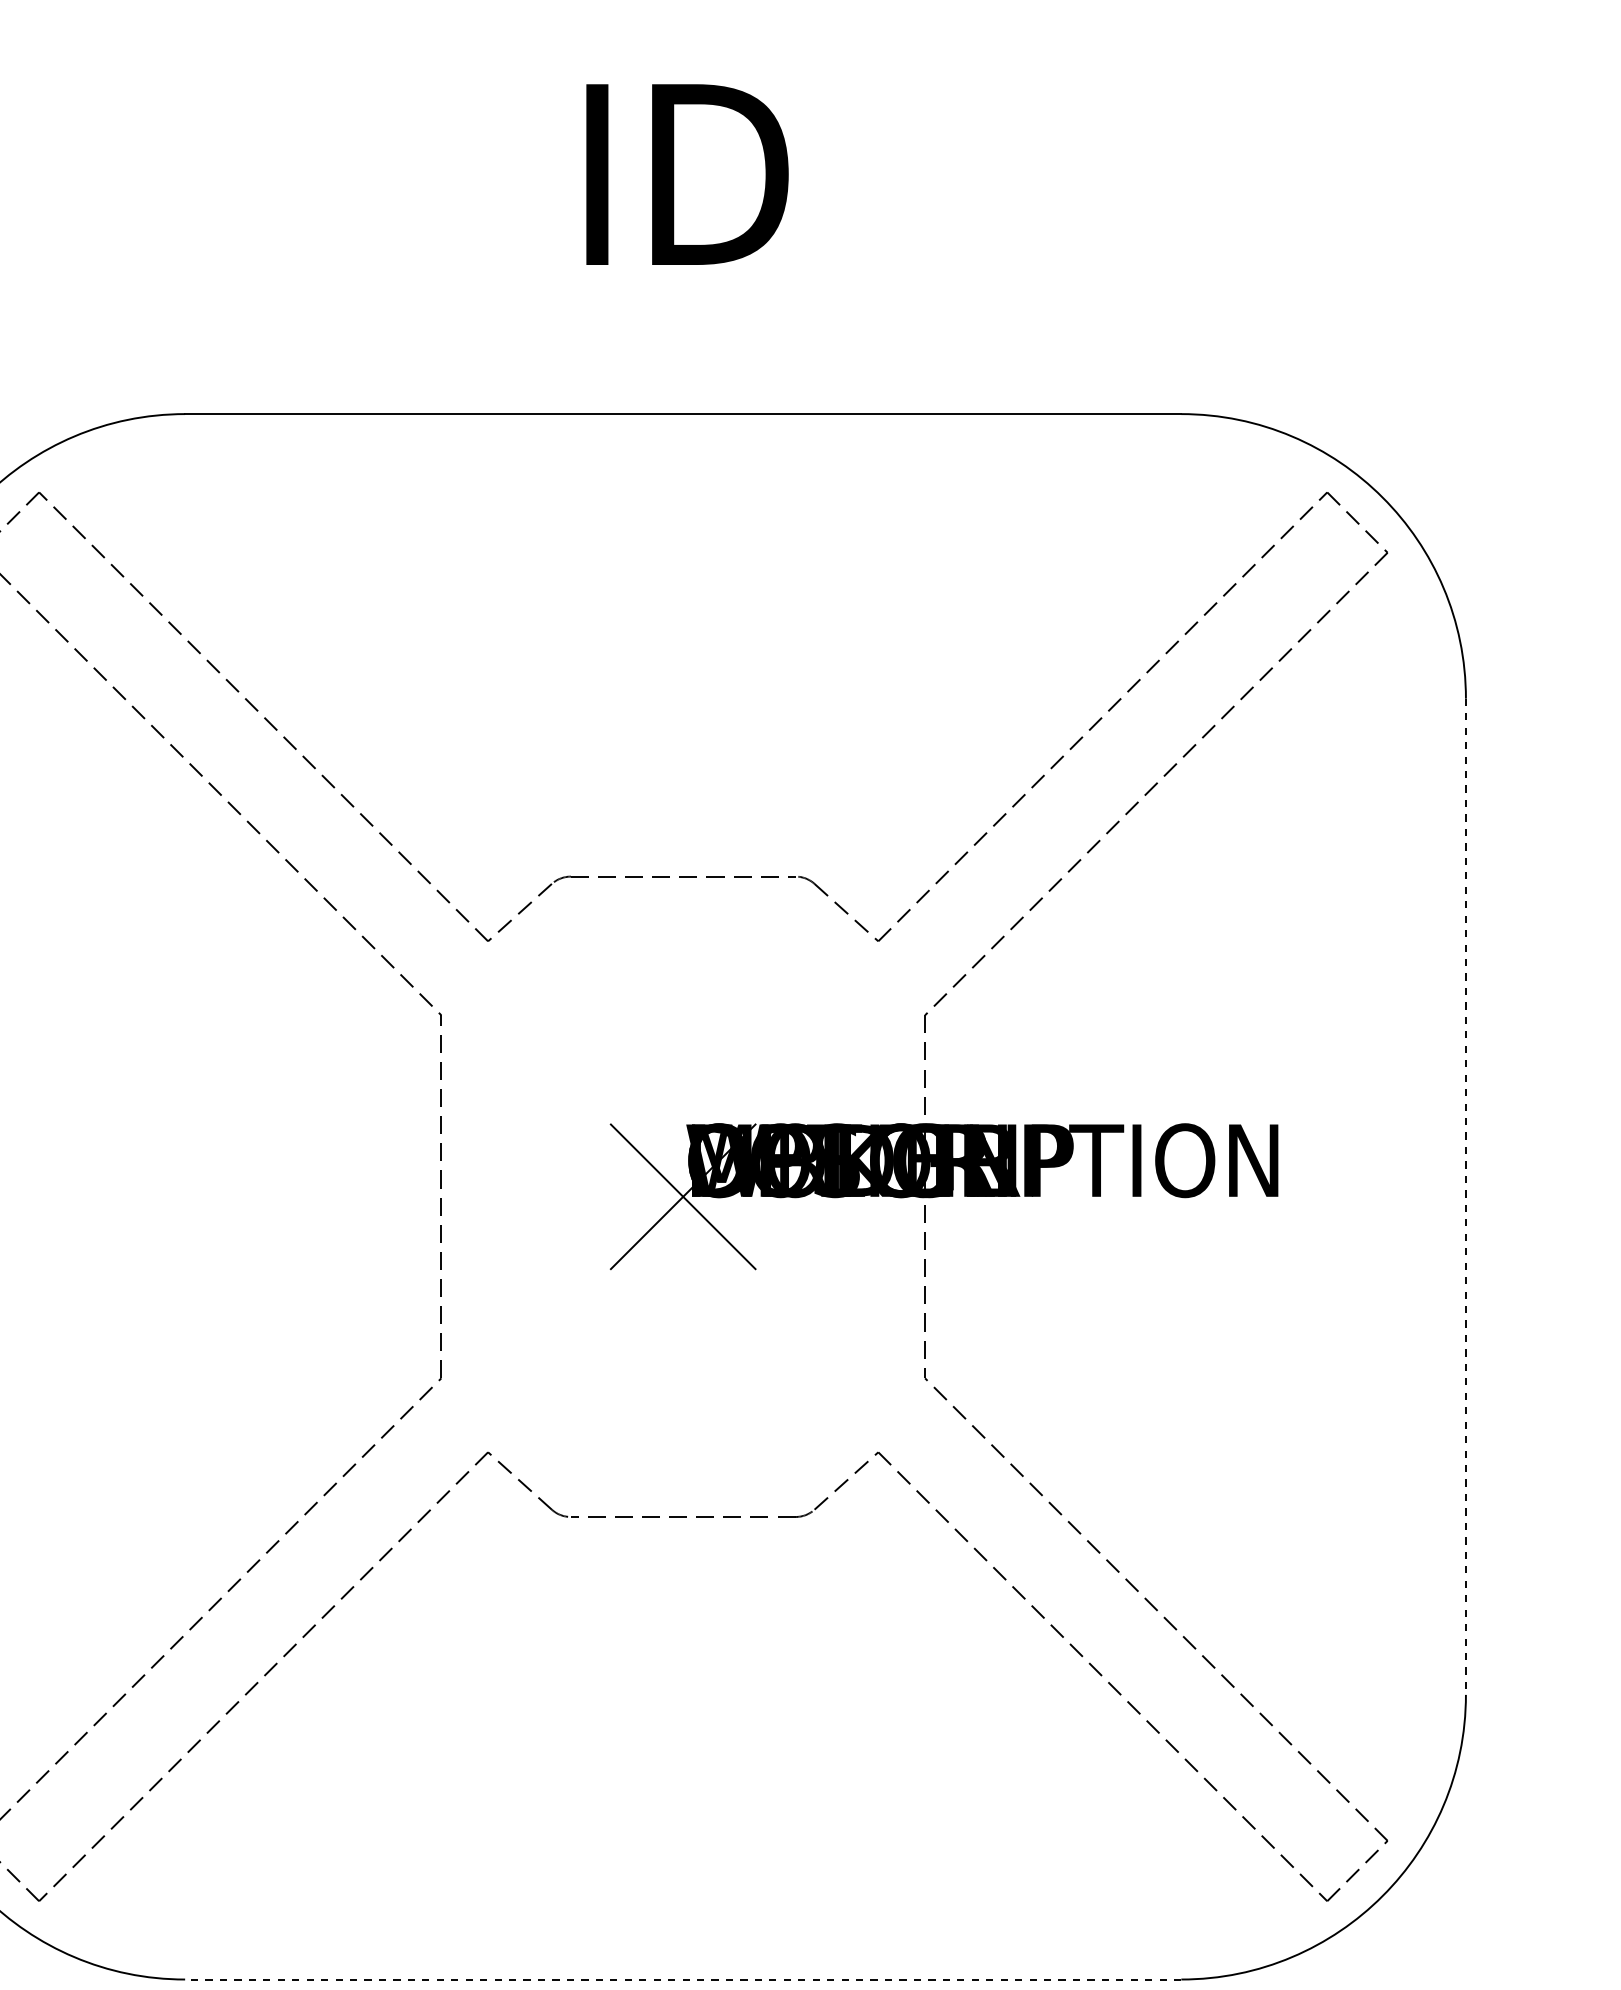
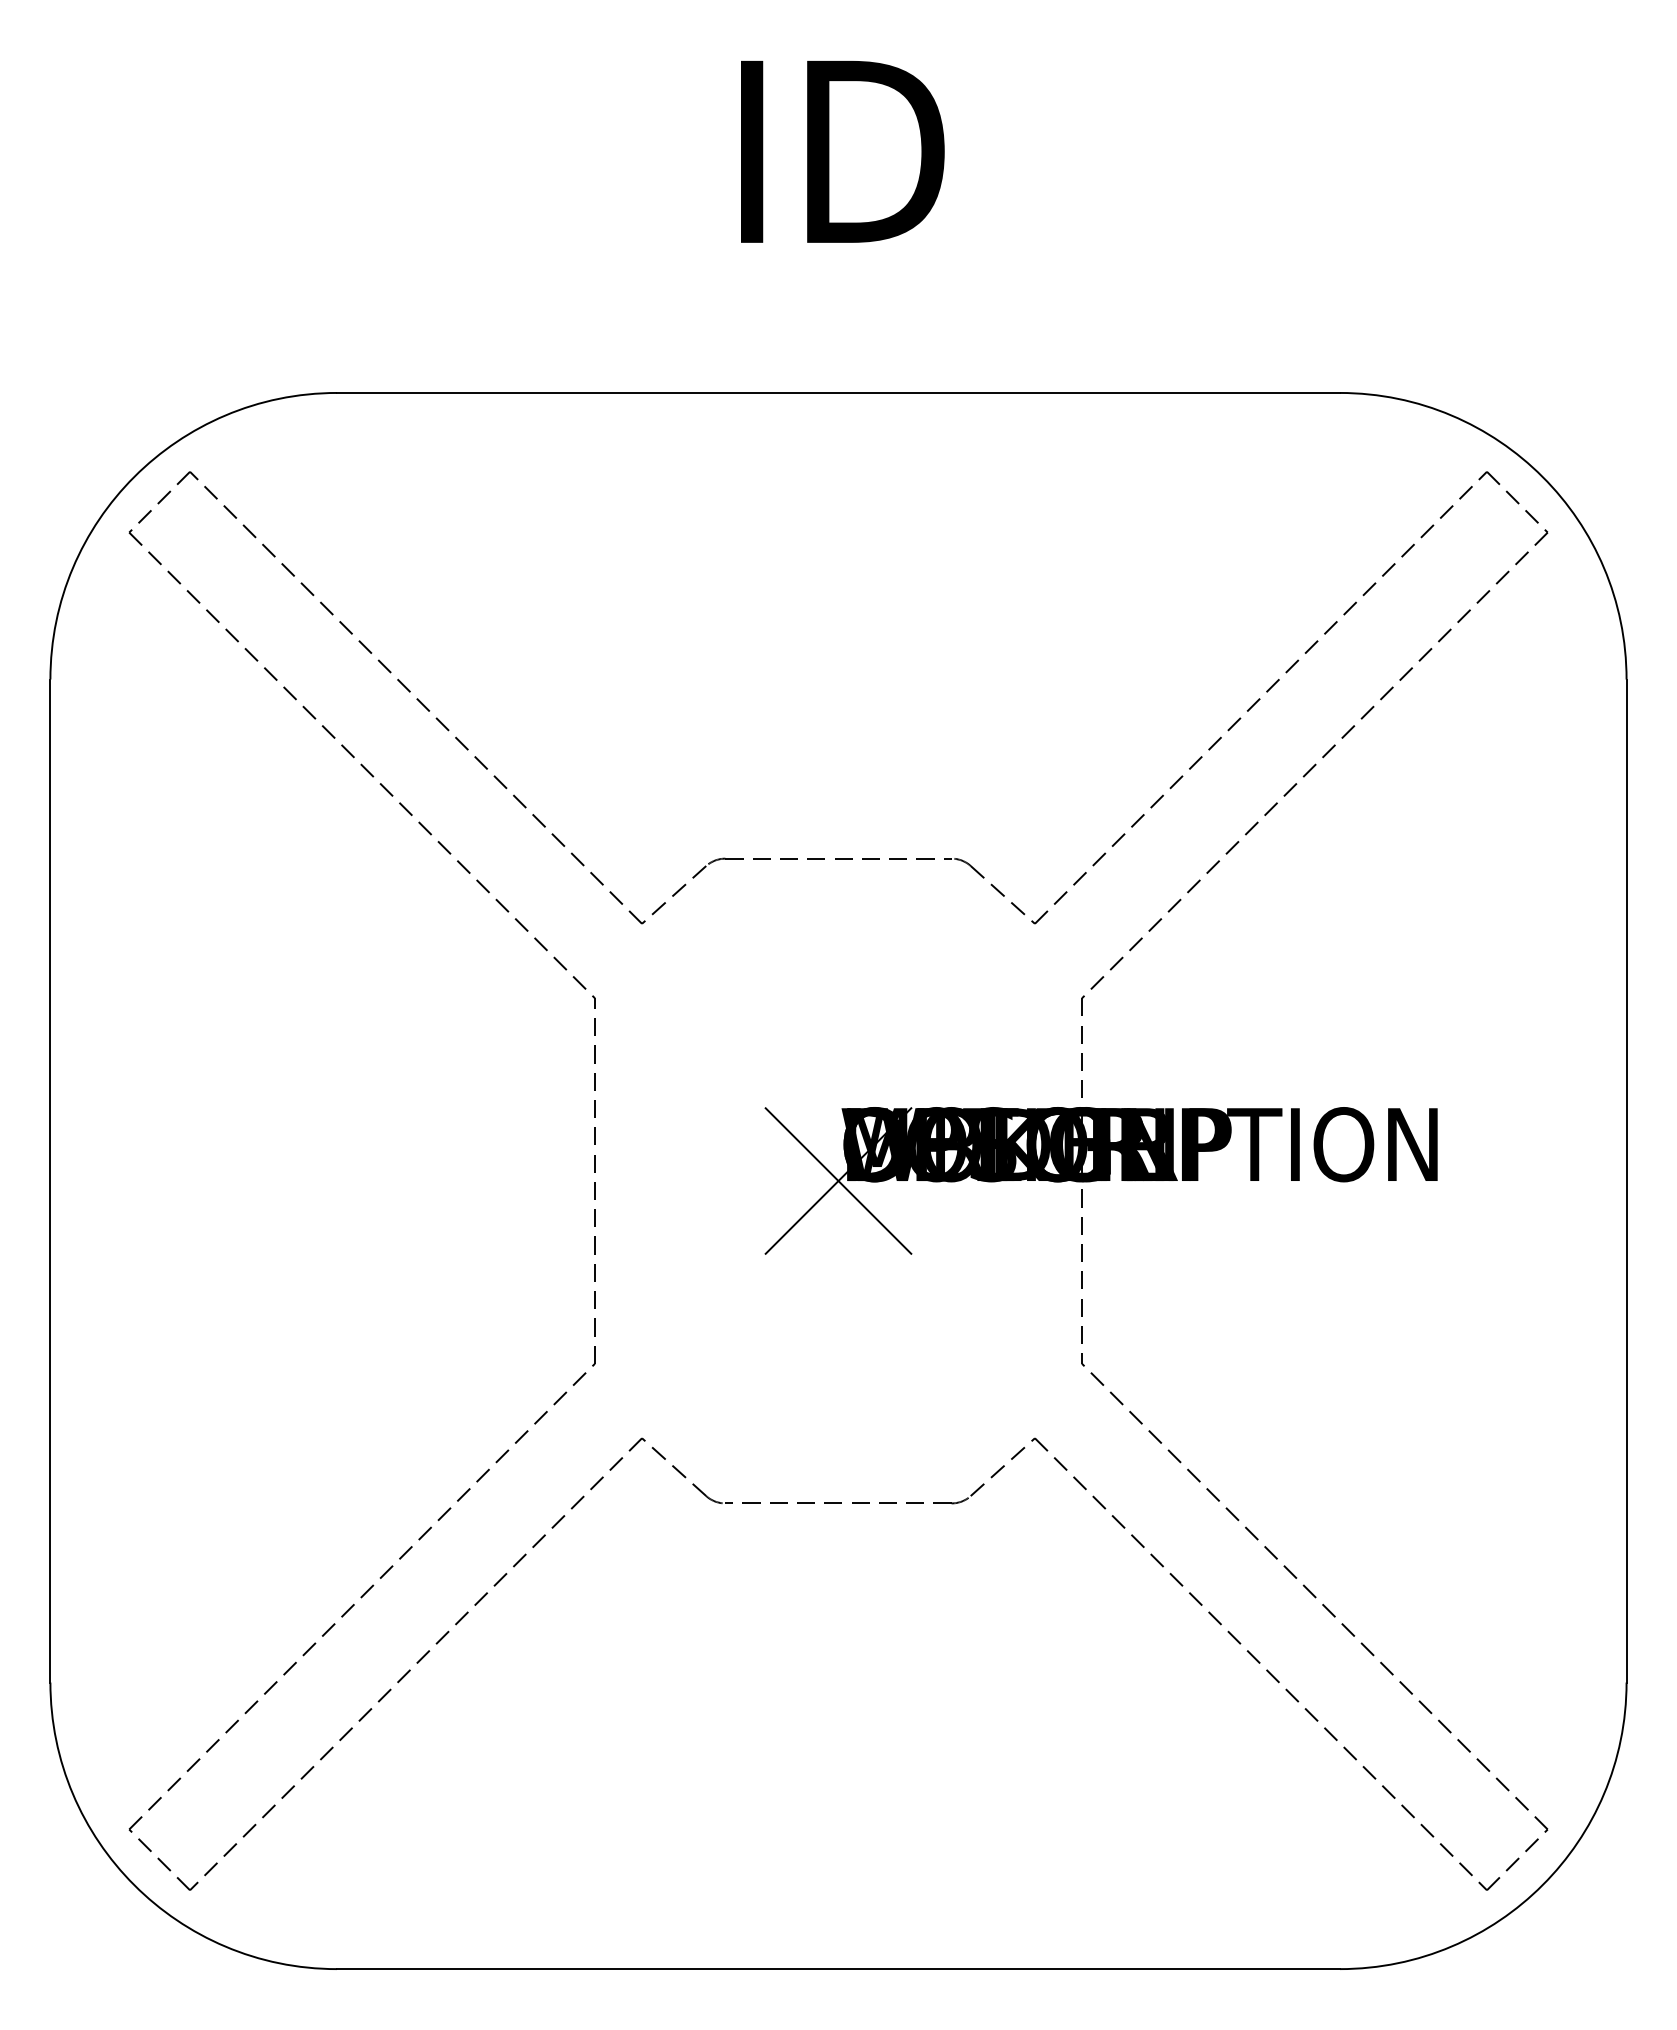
line: (1465, 1197) -> (1626, 1181), dashed -> solid
line: (683, 1979) -> (838, 1969), dashed -> solid

